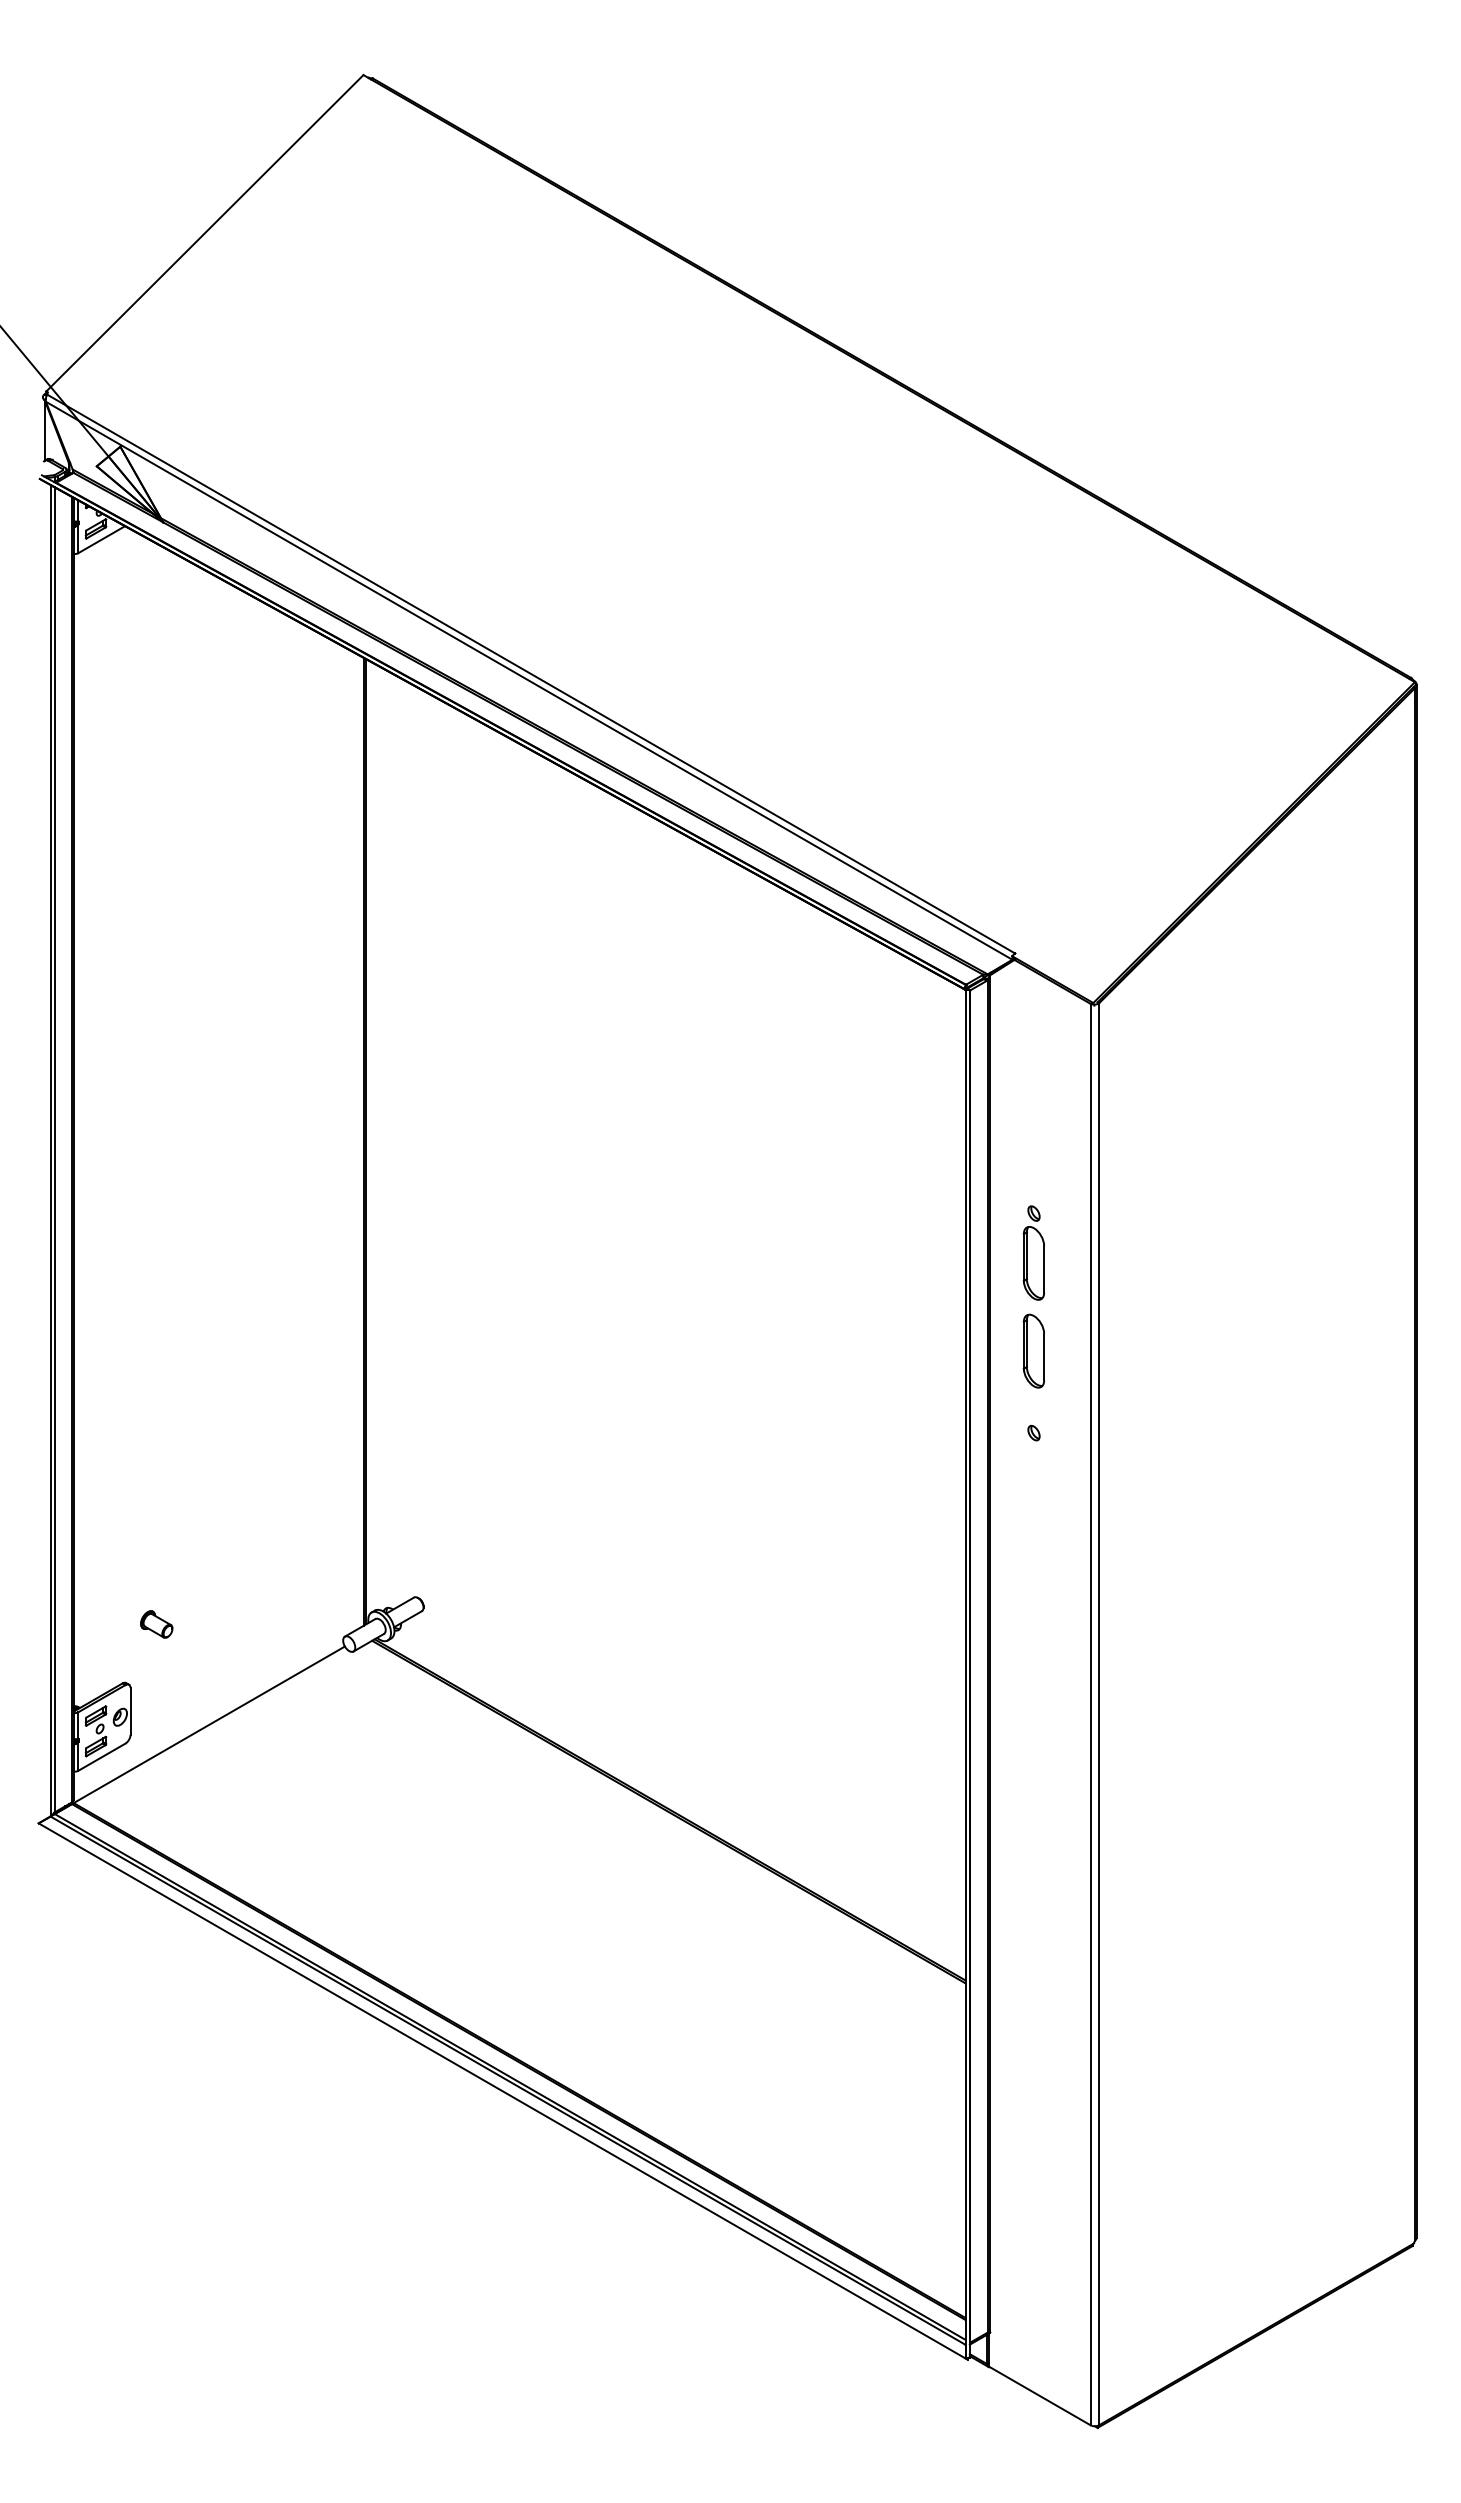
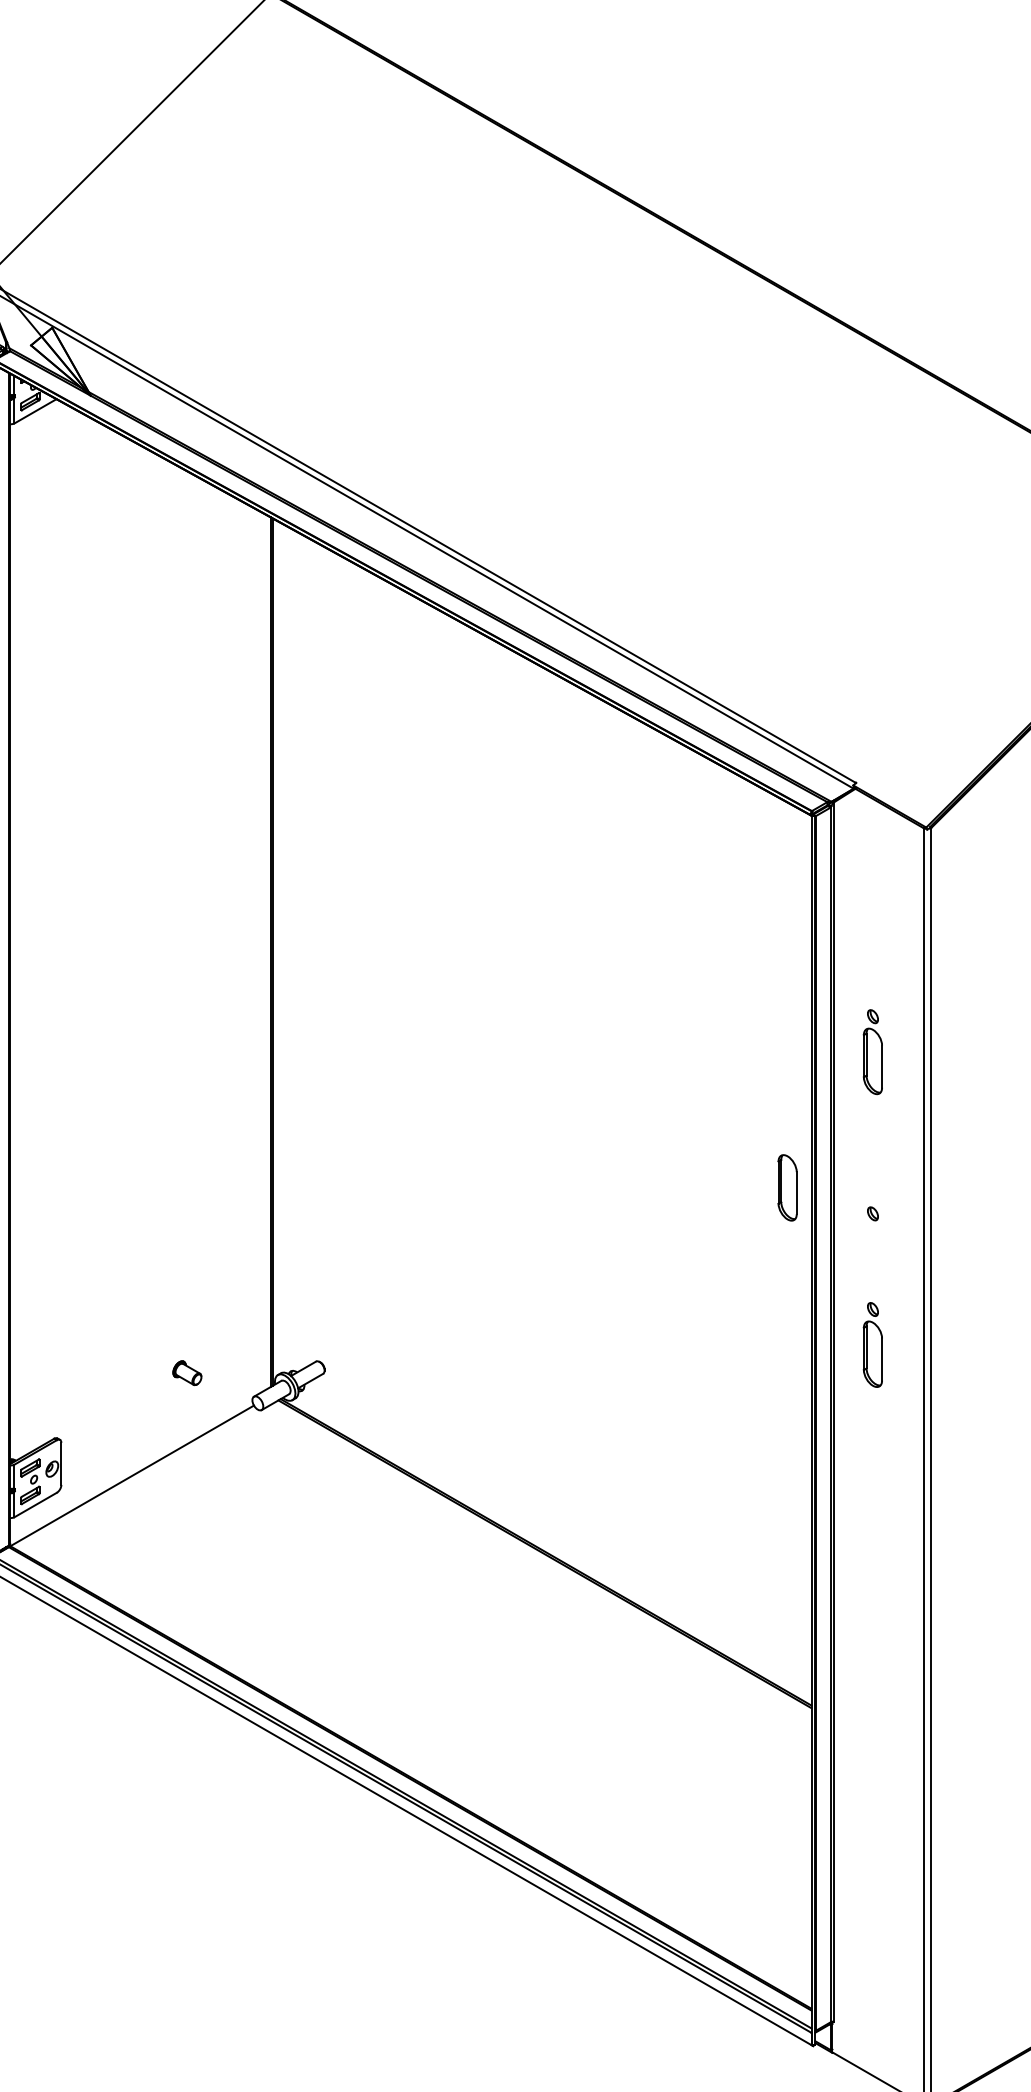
part: (1033, 1350) -> (787, 1187), moved
part: (1033, 1578) -> (872, 1344), added
part: (156, 1624) -> (187, 1373), moved

